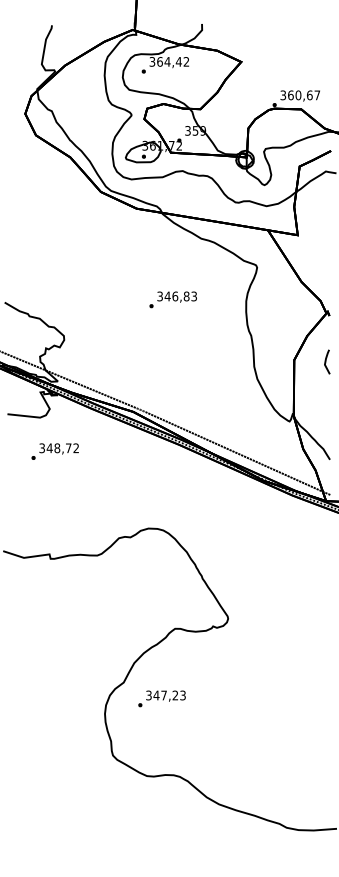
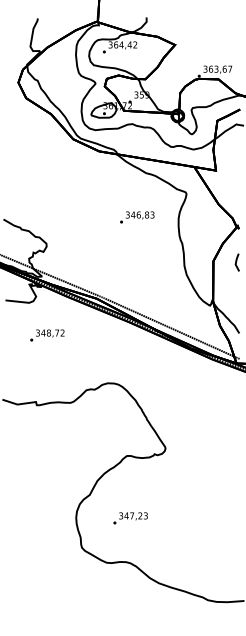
text: (298, 95) -> (216, 69), 360,67 -> 363,67
text: (172, 299) -> (136, 217), moved
text: (54, 451) -> (46, 335), moved
text: (161, 698) -> (130, 518), moved

